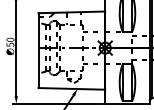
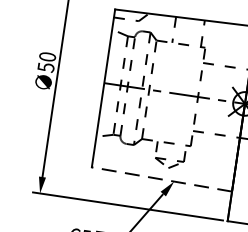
line: (71, 88) -> (161, 178), solid -> dashed

